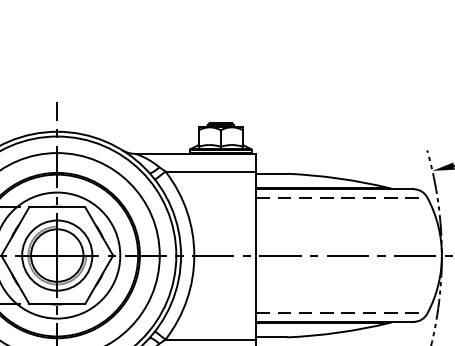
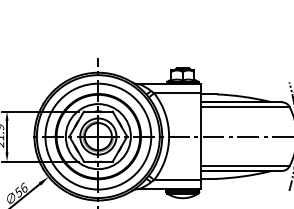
line: (342, 197) -> (245, 106), dashed -> solid
line: (342, 313) -> (245, 166), dashed -> solid

